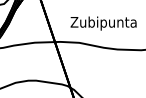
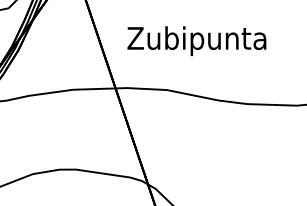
text: (103, 23) -> (196, 40), moved

